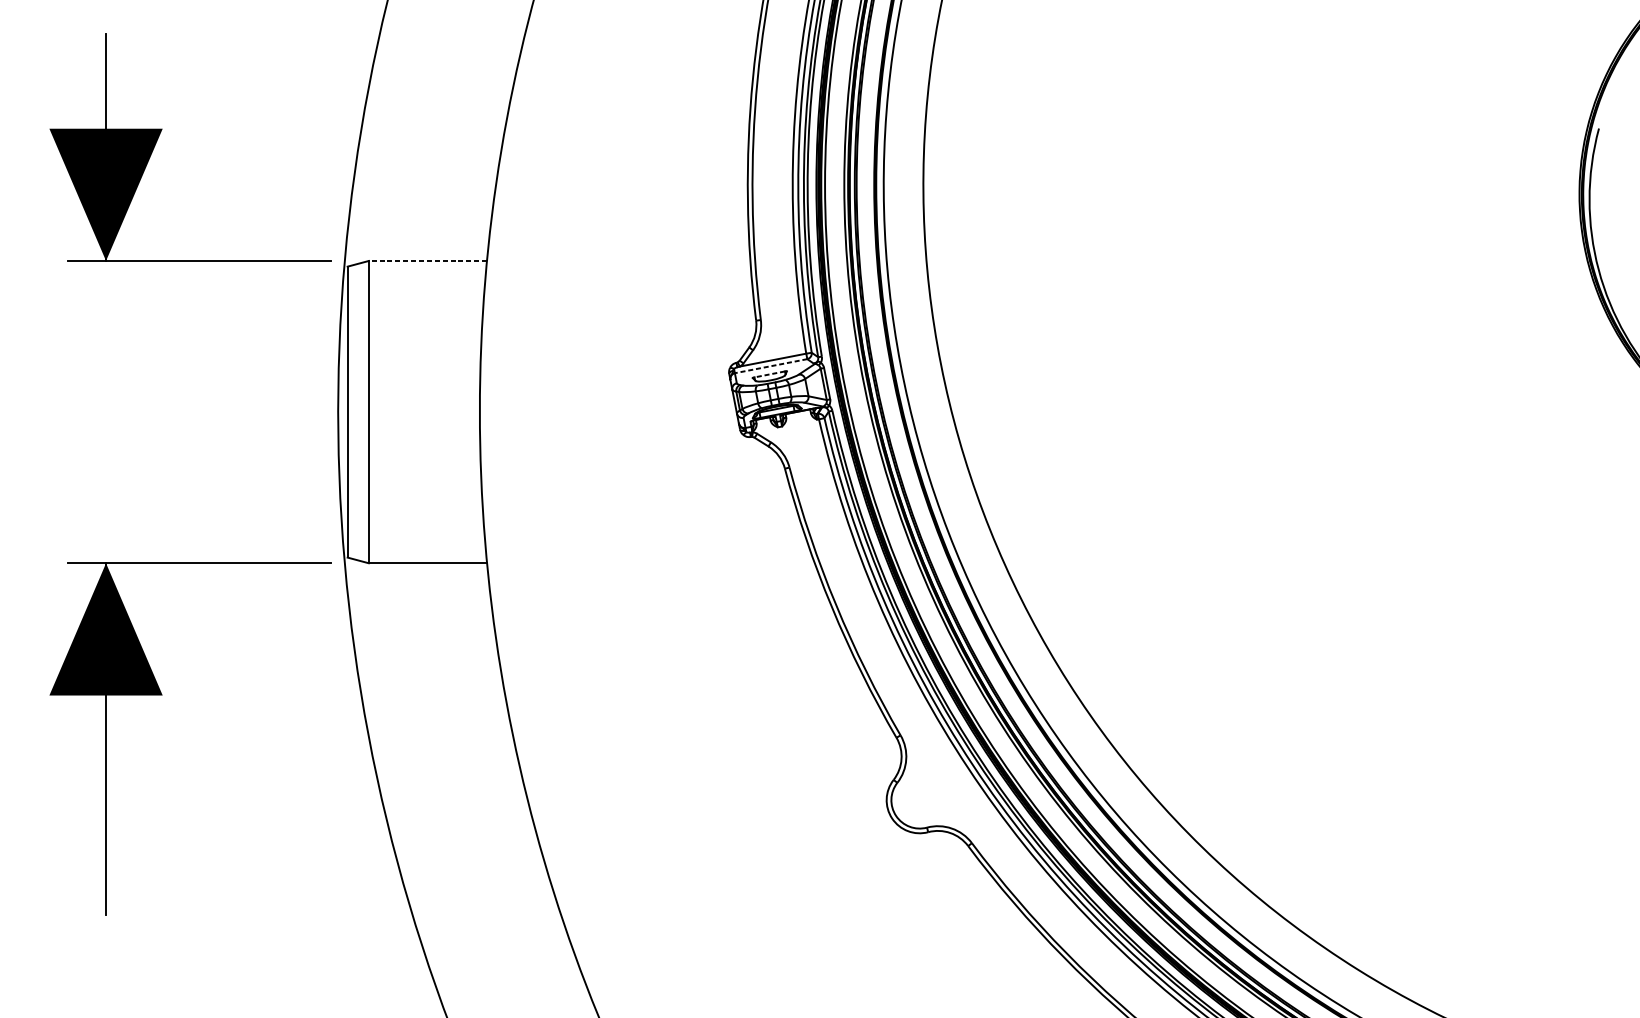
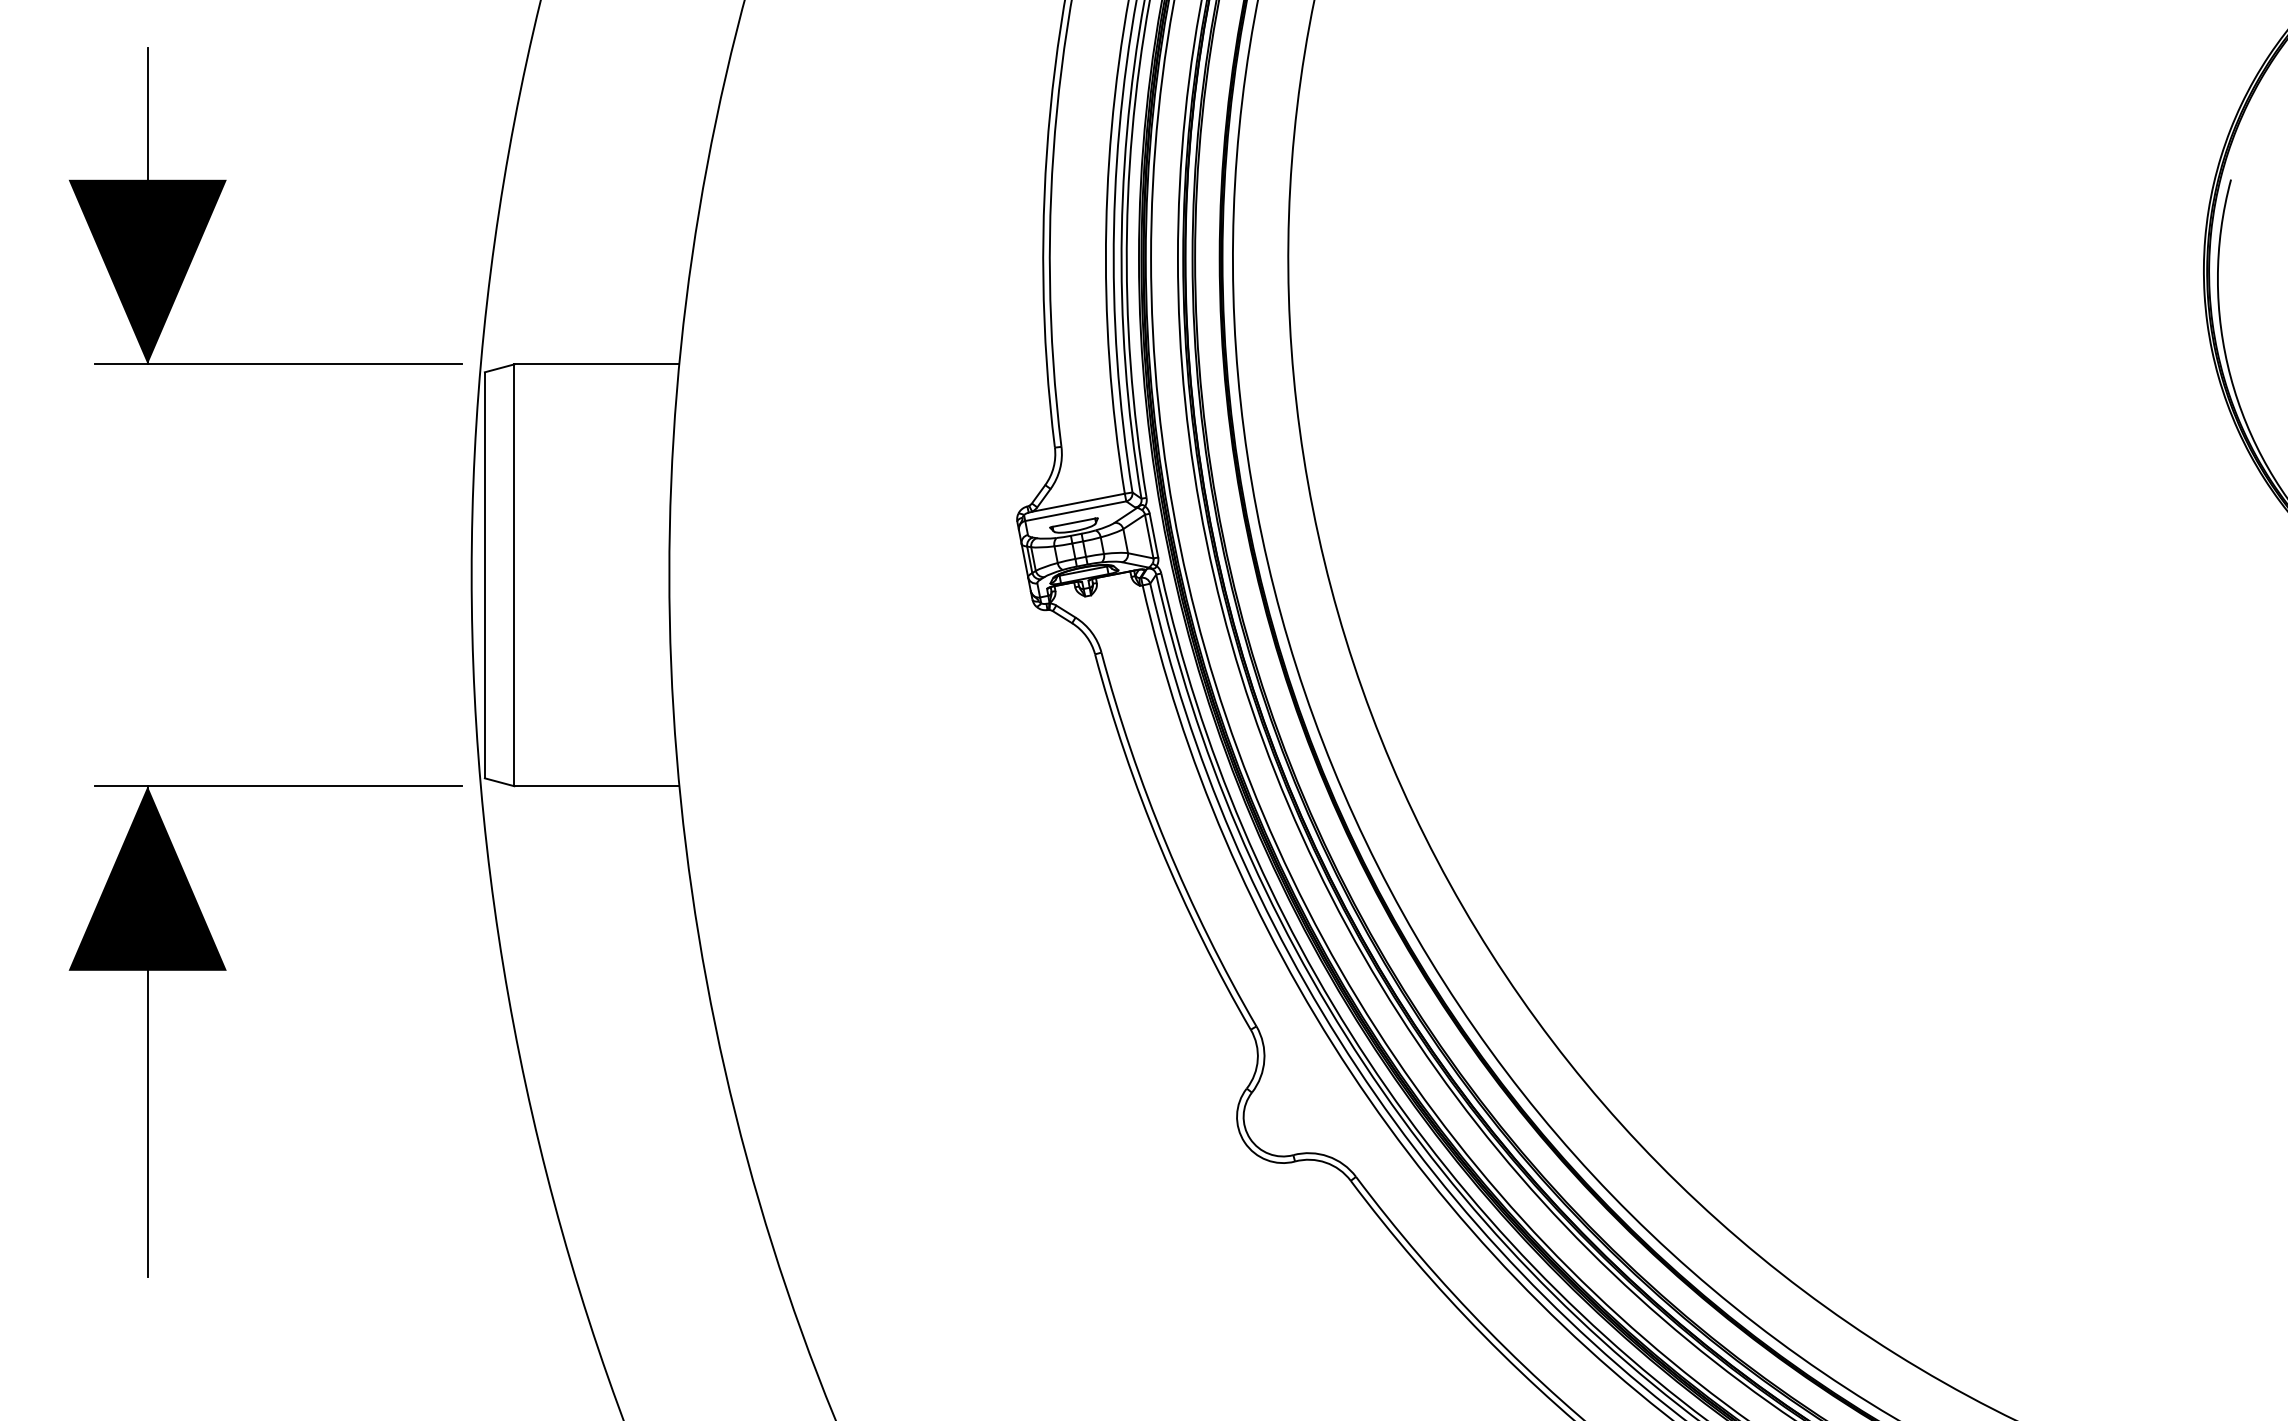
line: (427, 261) -> (596, 364), dashed -> solid
line: (770, 366) -> (1075, 511), dashed -> solid
line: (769, 374) -> (1073, 522), dashed -> solid

